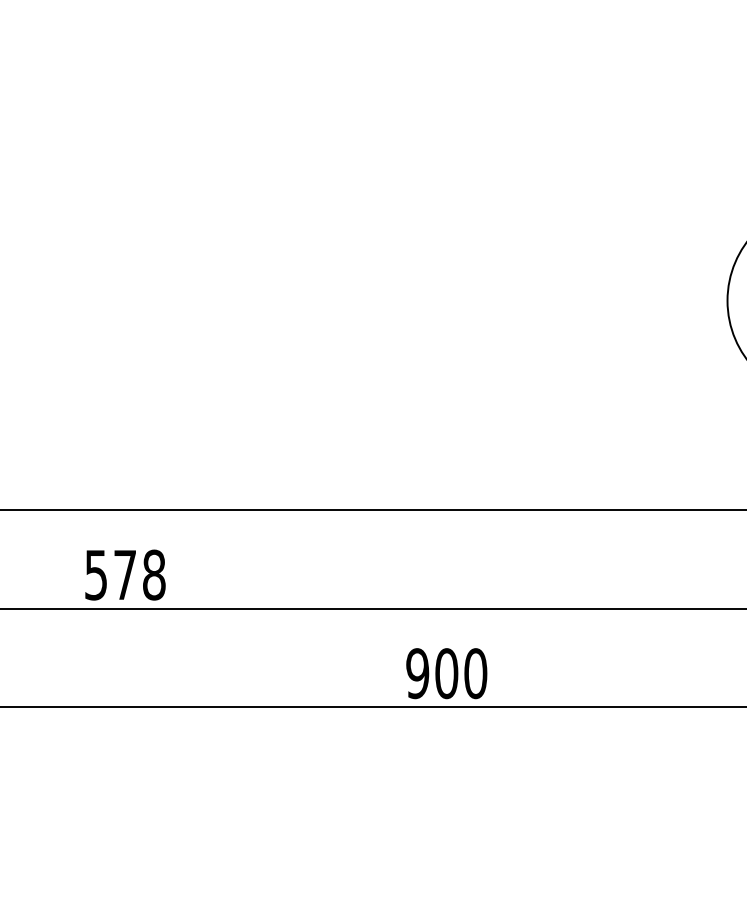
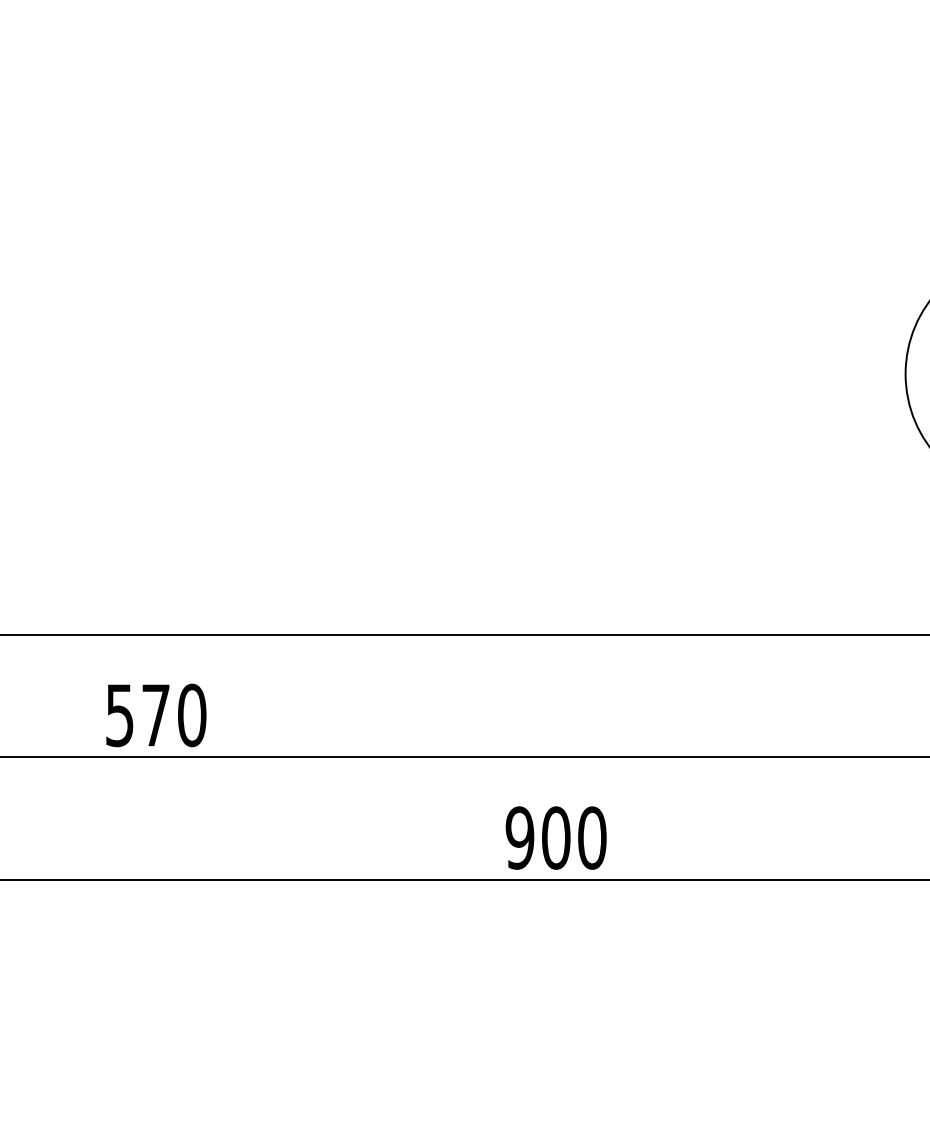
text: (154, 575) -> (192, 715), 578 -> 570

